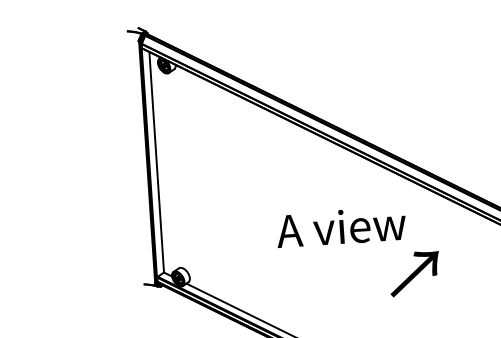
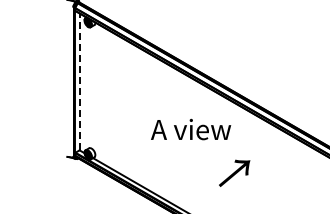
line: (156, 161) -> (79, 81), solid -> dashed
text: (414, 272) -> (234, 172), moved

